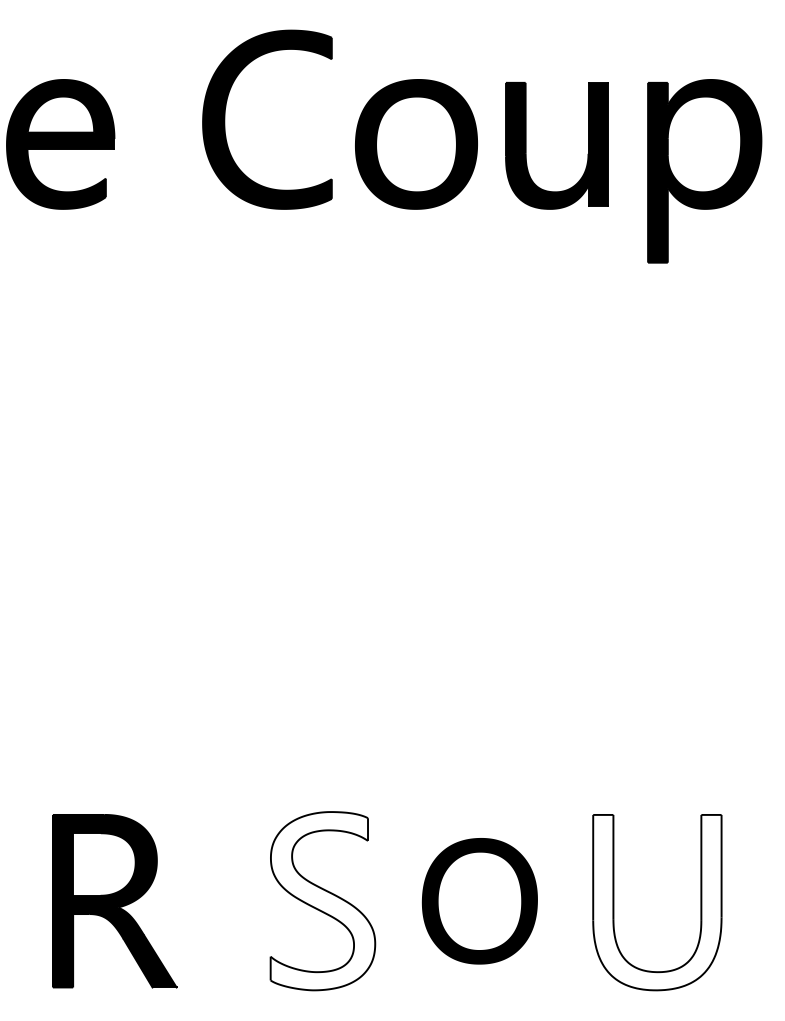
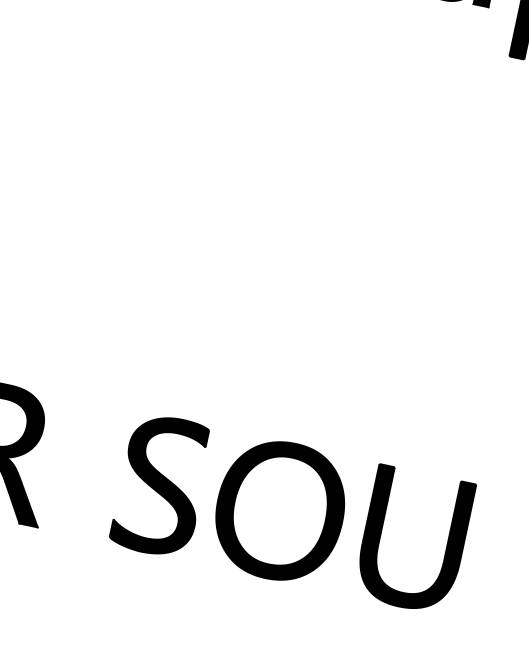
fill: (322, 901) -> (161, 485), added
part: (479, 901) -> (279, 511), size x1.43
fill: (657, 902) -> (413, 540), added

